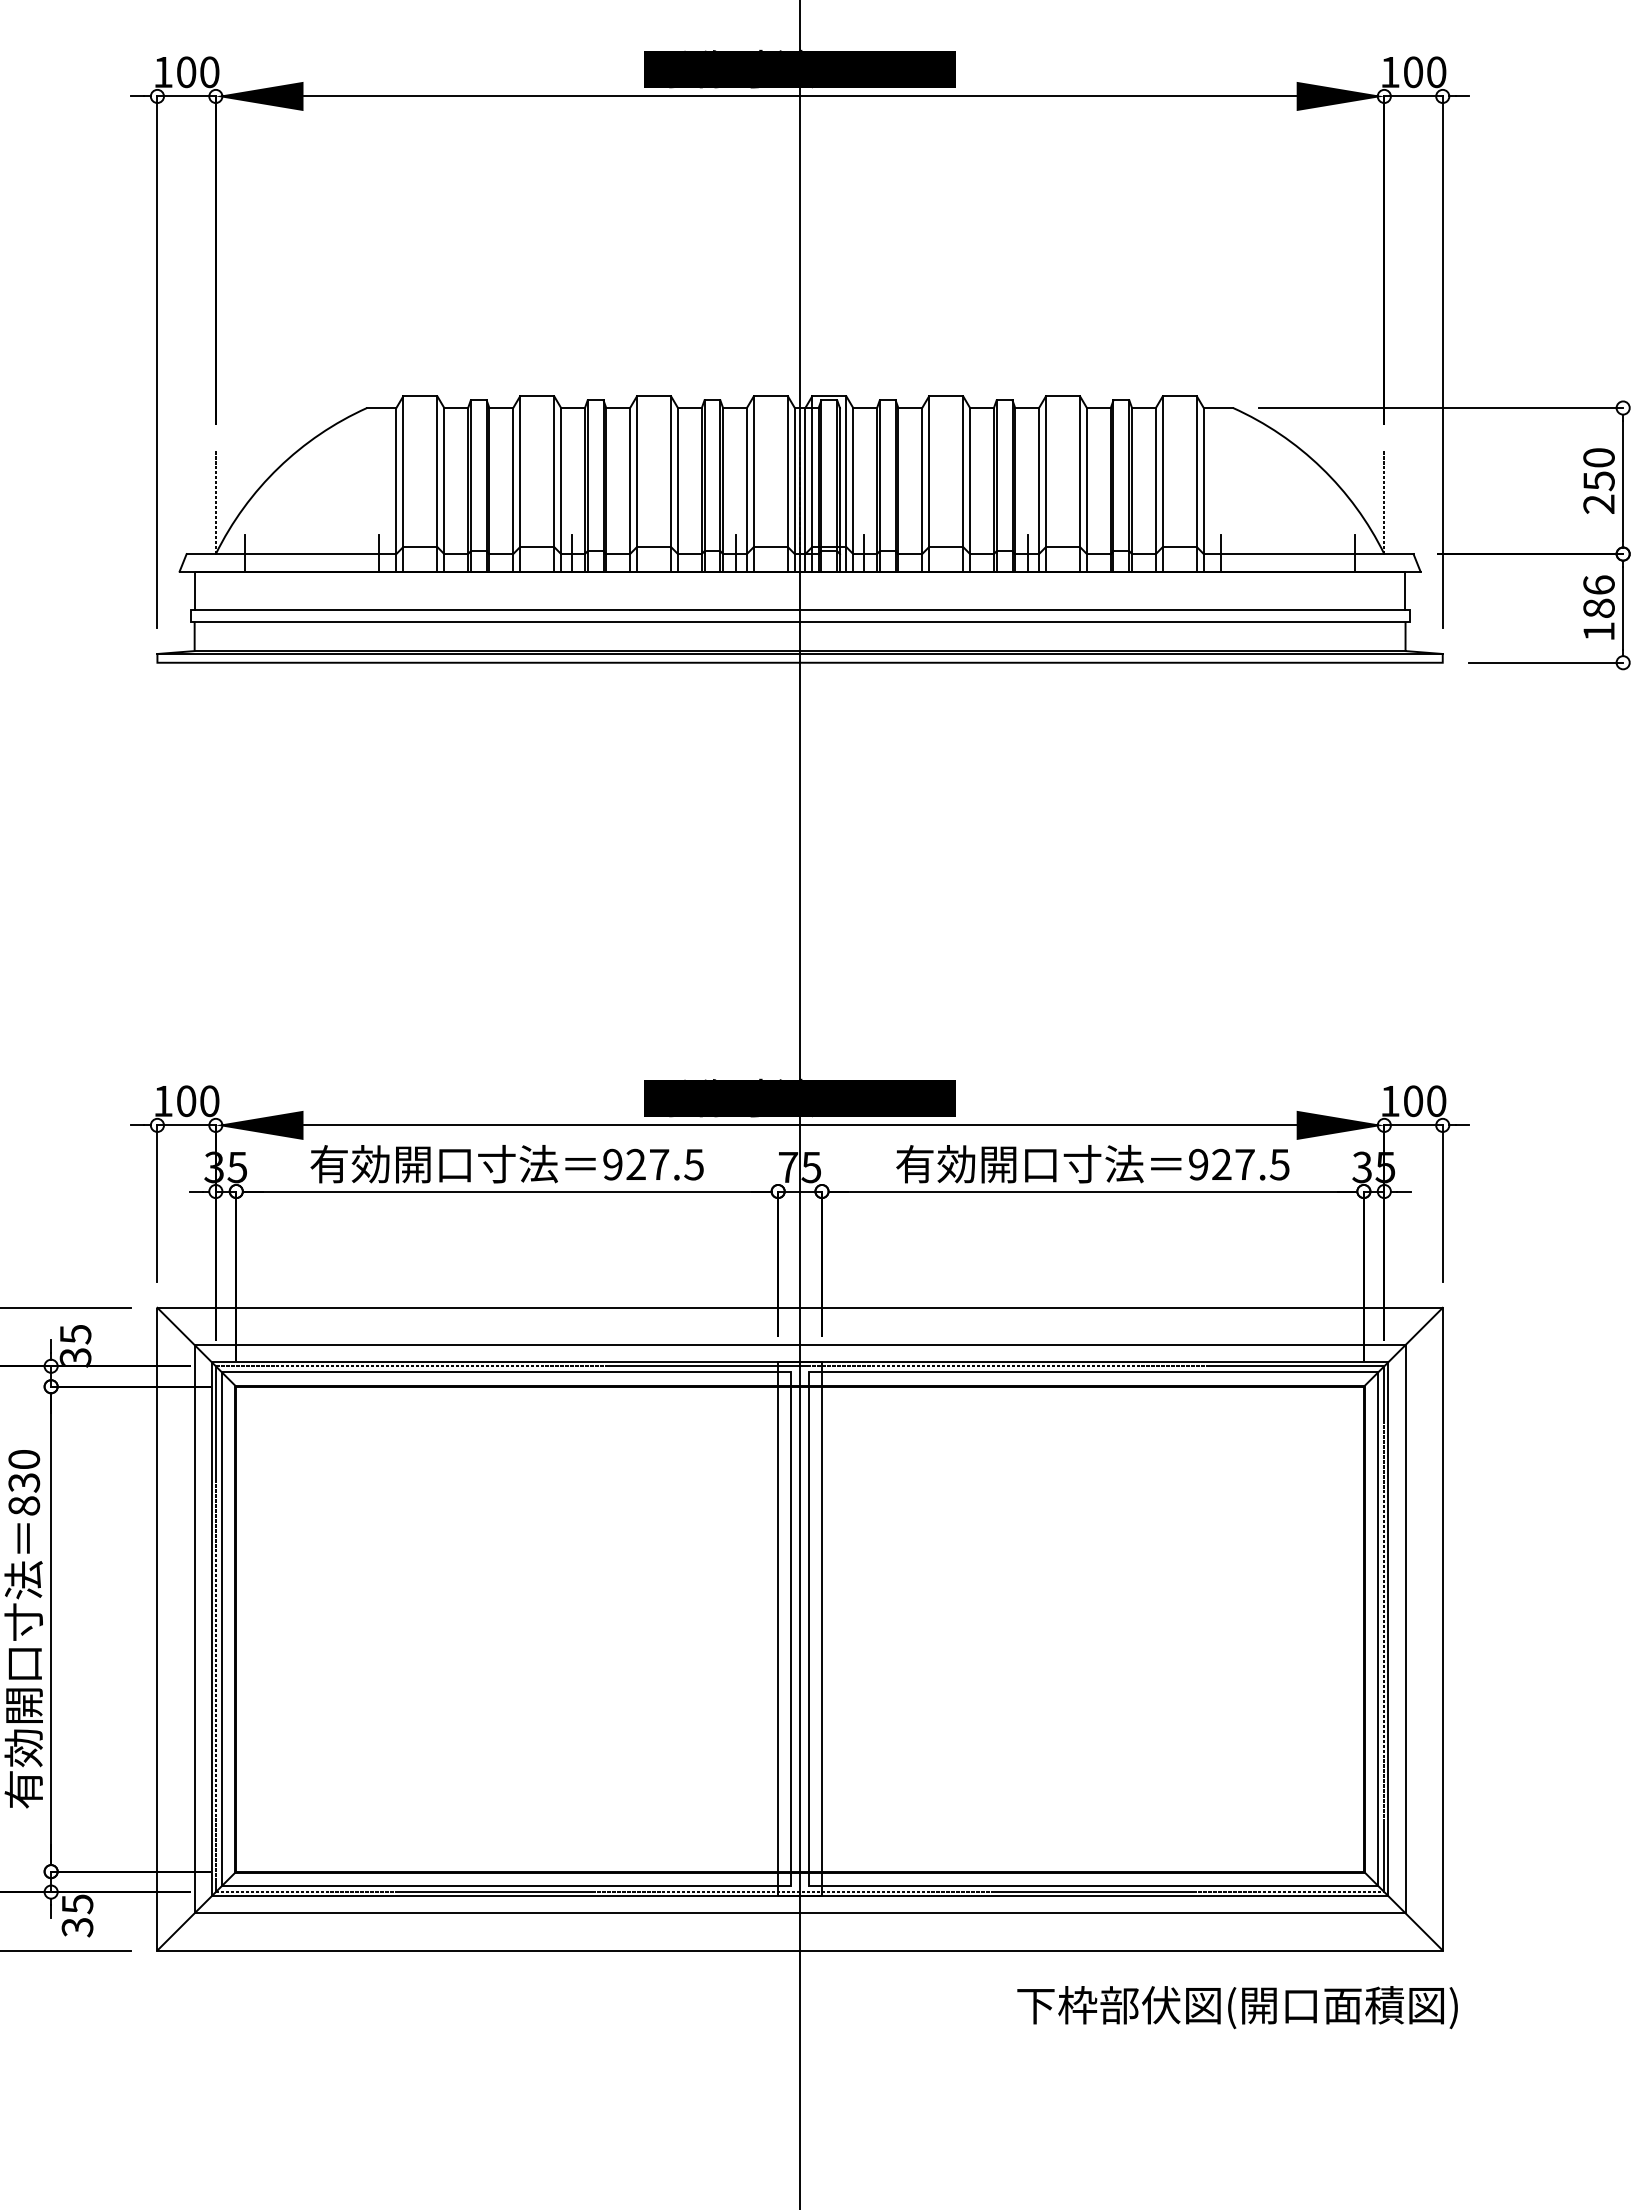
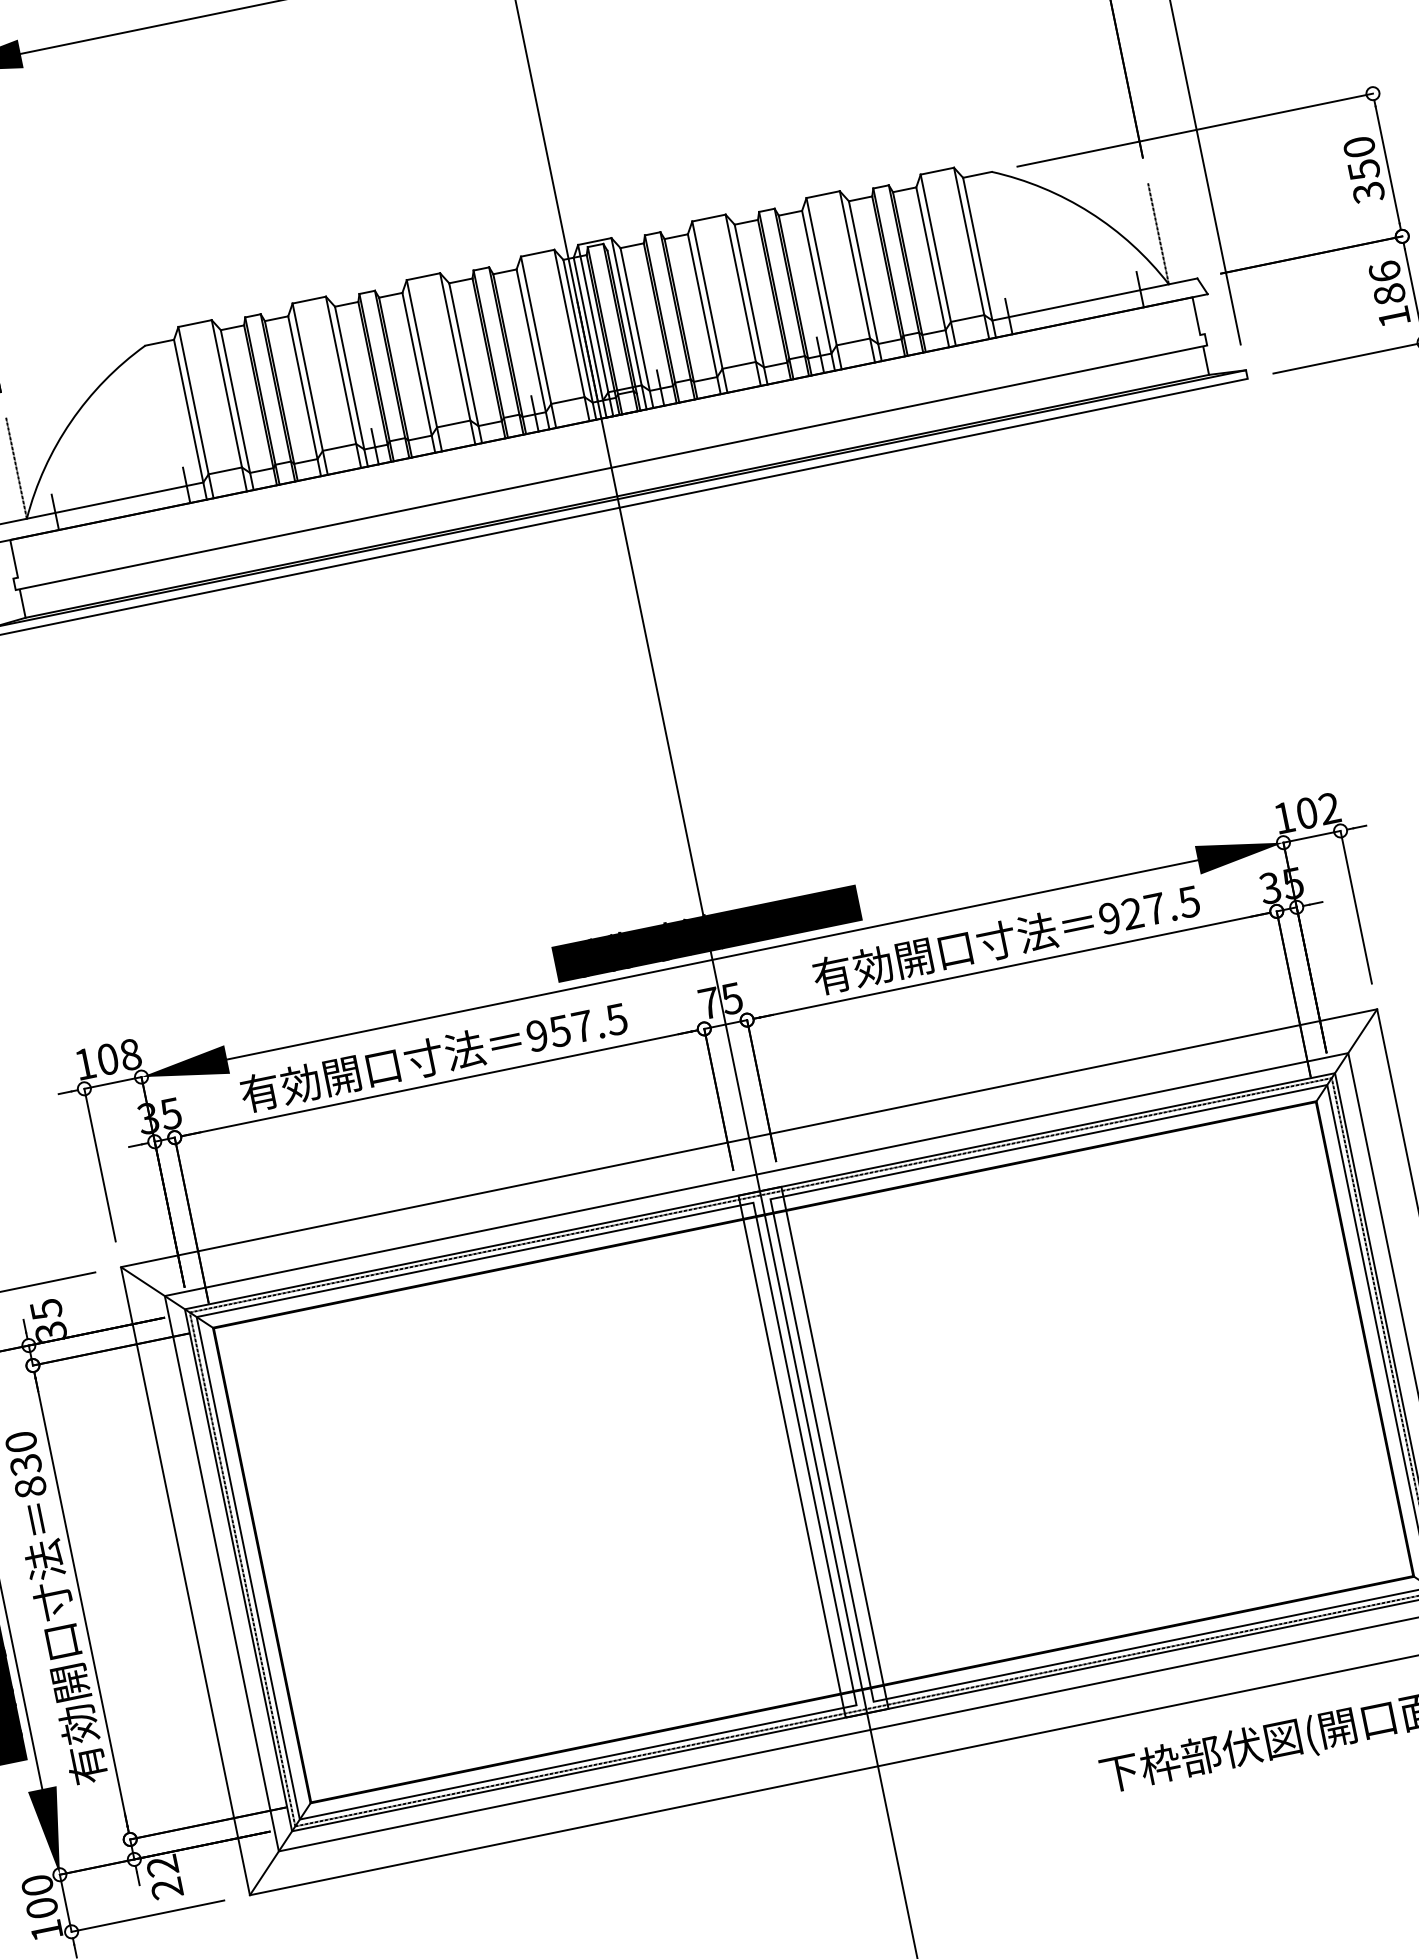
text: (1598, 504) -> (1368, 192), 250 -> 350
line: (799, 610) -> (608, 456), removed
text: (209, 1100) -> (130, 1054), 100 -> 108
text: (1436, 1101) -> (1329, 808), 100 -> 102
text: (635, 1164) -> (559, 1031), 927.5 -> 957.5
text: (77, 1915) -> (164, 1877), 35 -> 22

